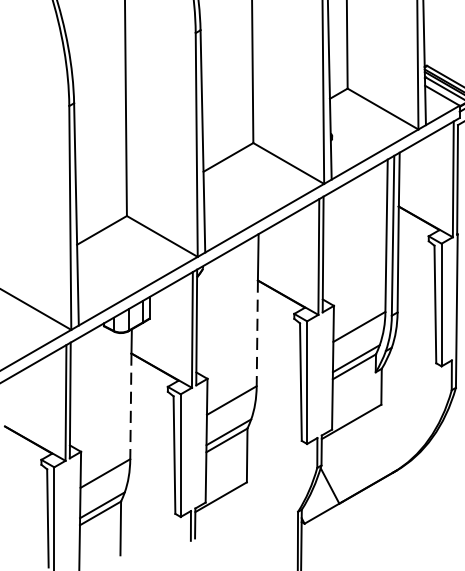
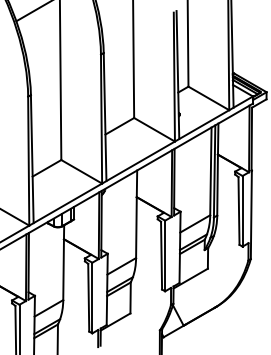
line: (257, 334) -> (136, 228), dashed -> solid
line: (130, 407) -> (63, 270), dashed -> solid

